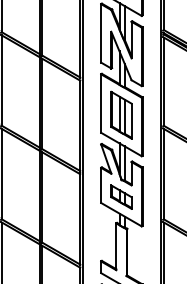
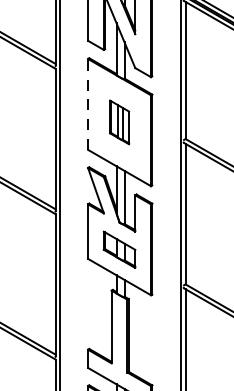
line: (101, 103) -> (88, 104), solid -> dashed
part: (121, 114) -> (119, 121), size x0.6

